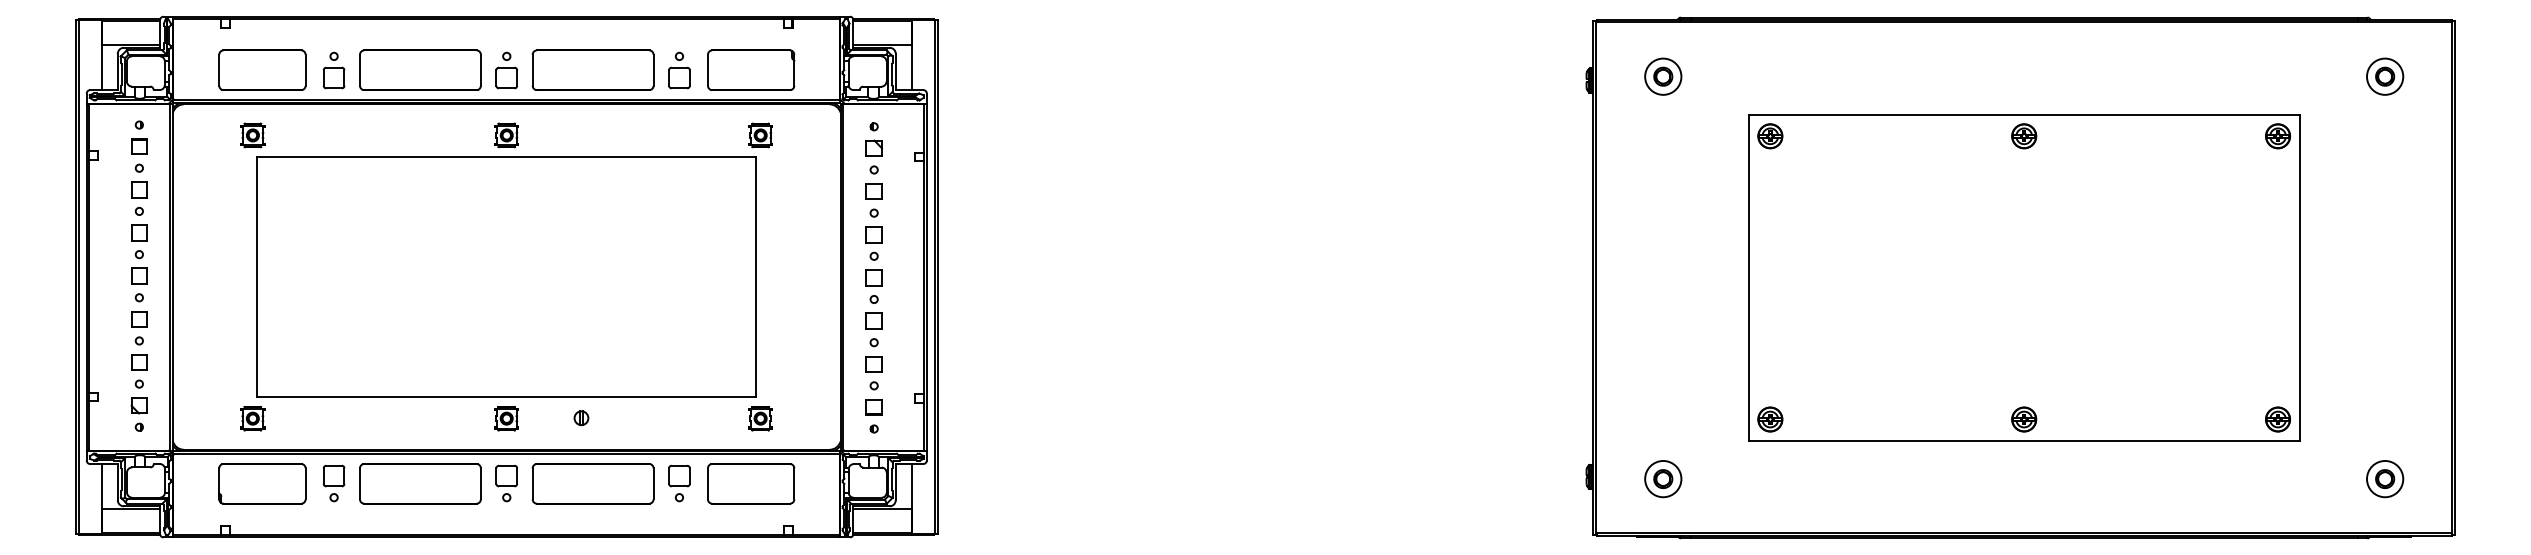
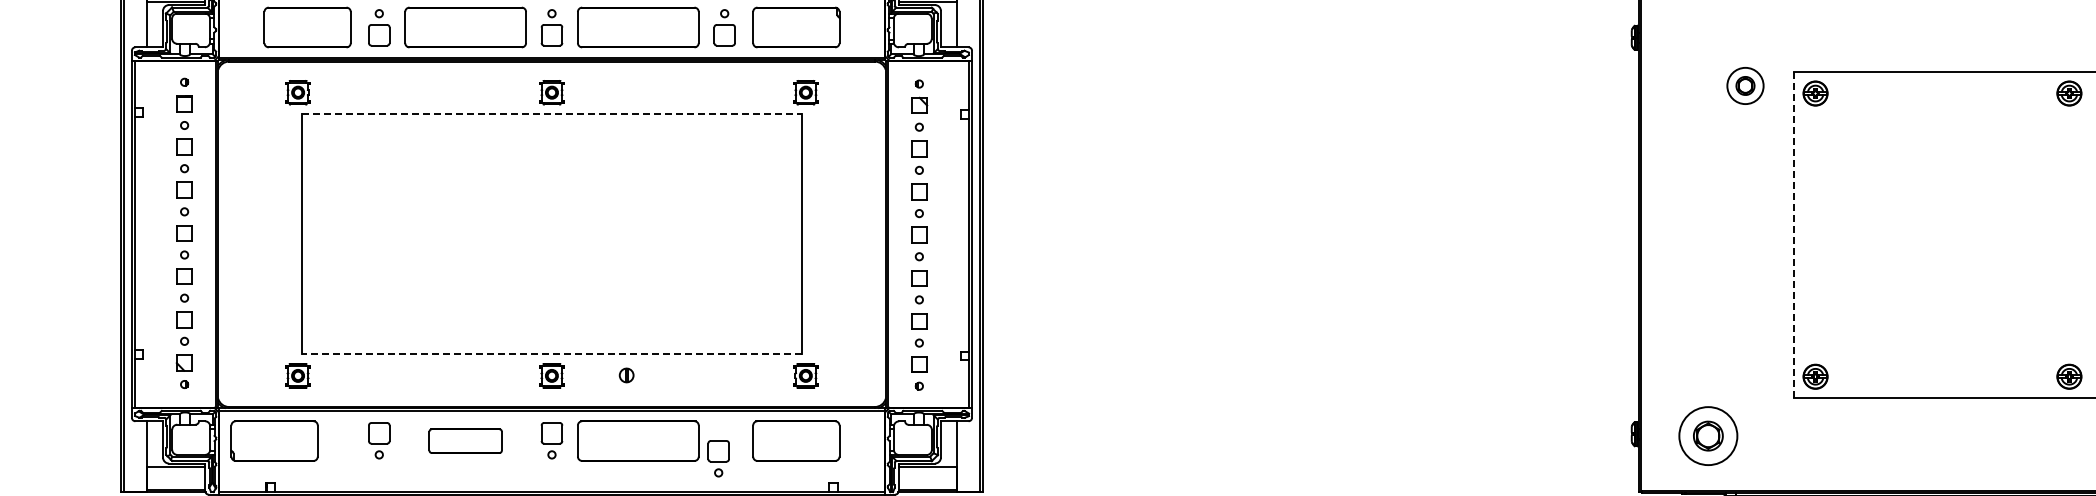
part: (1663, 76) -> (1745, 85), moved
line: (506, 157) -> (551, 114), solid -> dashed
line: (1748, 278) -> (1793, 235), solid -> dashed
line: (506, 397) -> (551, 354), solid -> dashed
part: (1663, 479) -> (1708, 436), size x1.6
part: (262, 483) -> (274, 440), moved
part: (420, 483) -> (465, 440), size x0.6
part: (679, 483) -> (718, 458), moved

